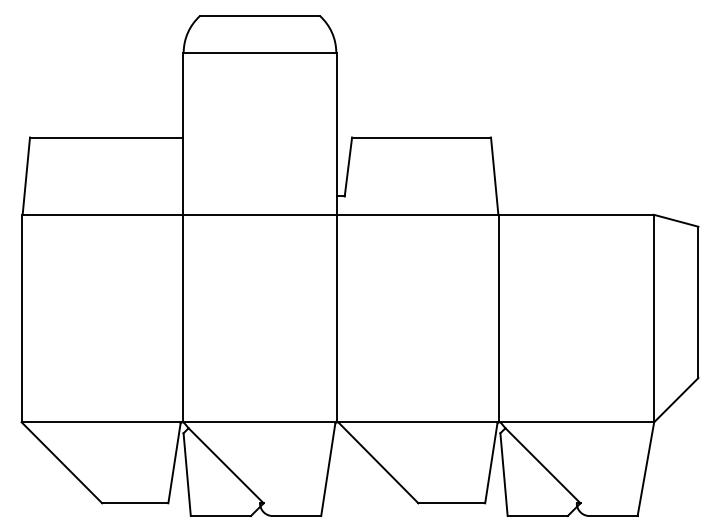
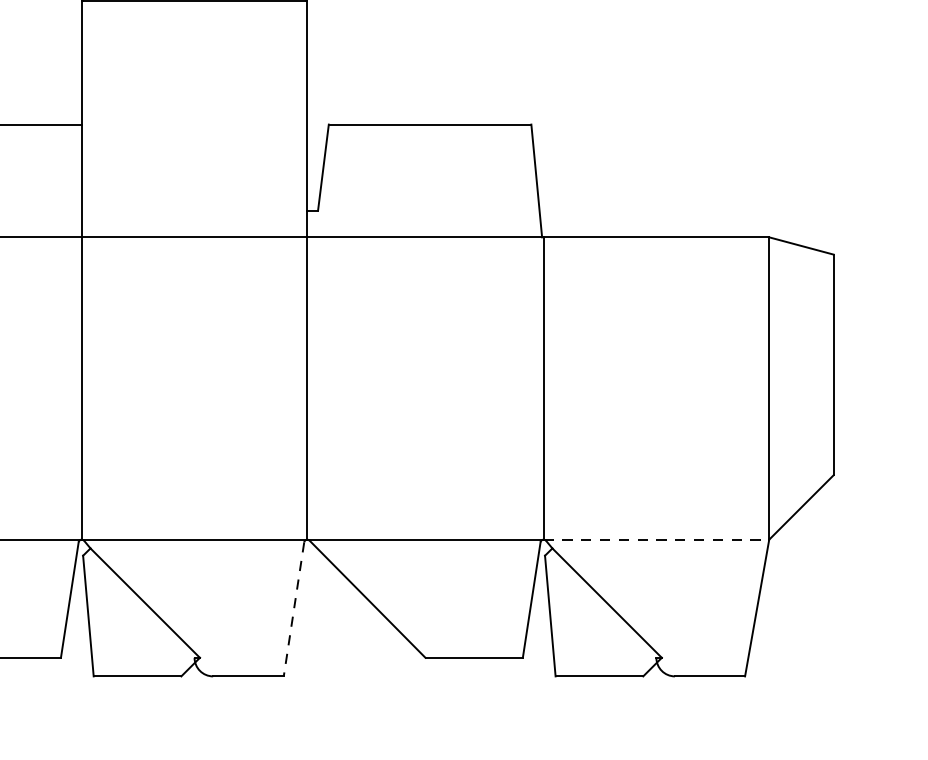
line: (577, 422) -> (657, 540), solid -> dashed
line: (328, 470) -> (294, 609), solid -> dashed

